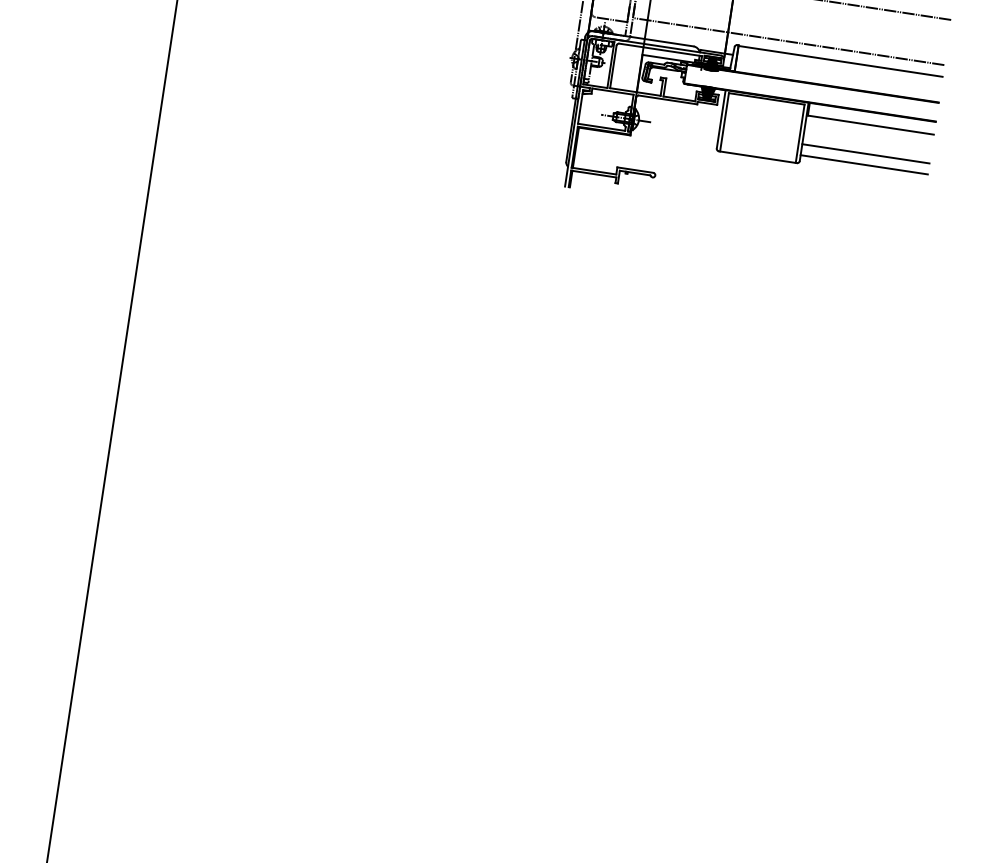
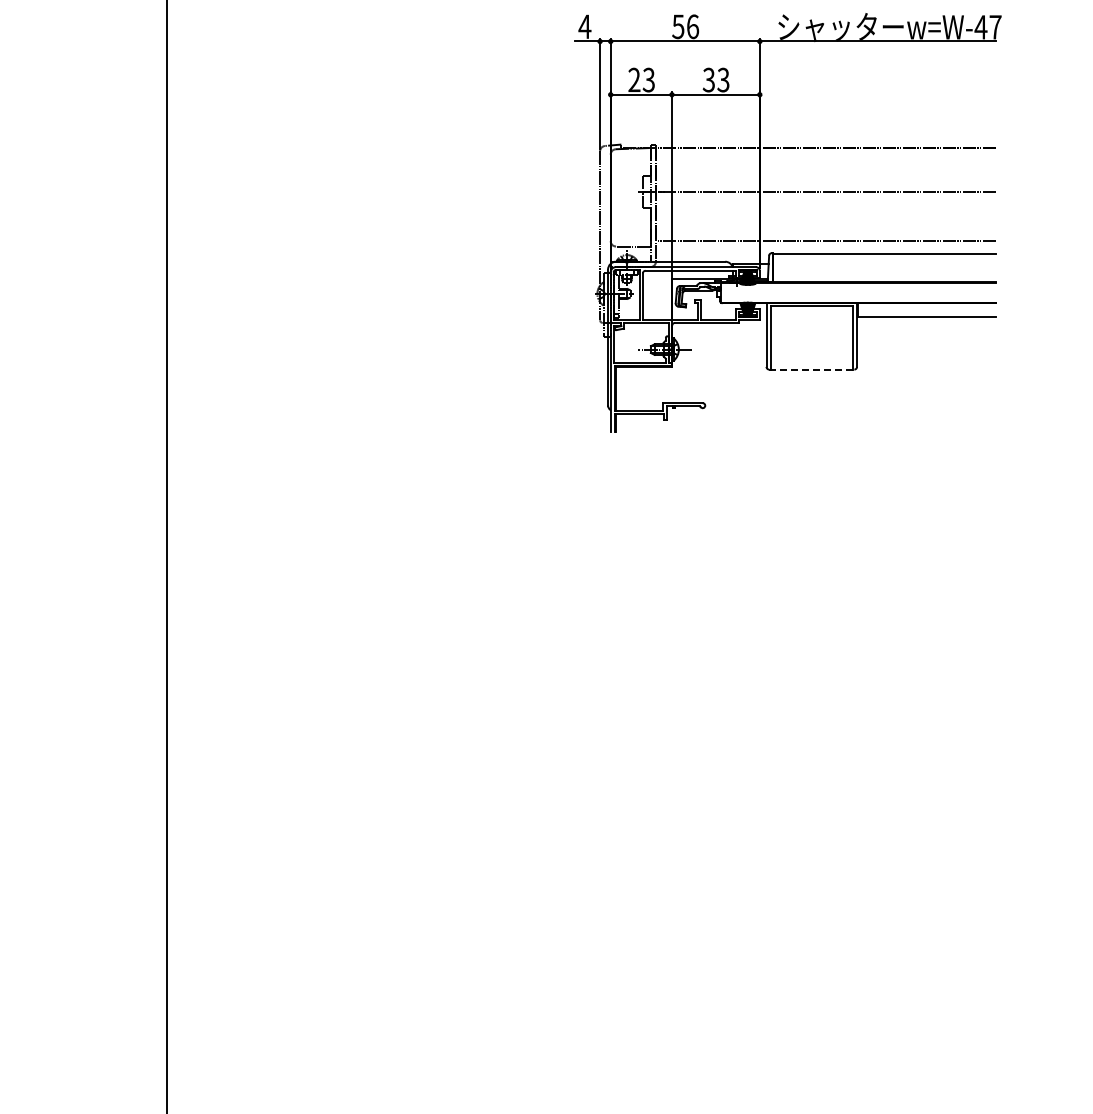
line: (865, 153) -> (926, 348), removed
line: (757, 157) -> (811, 369), solid -> dashed
line: (864, 164) -> (926, 360), removed

